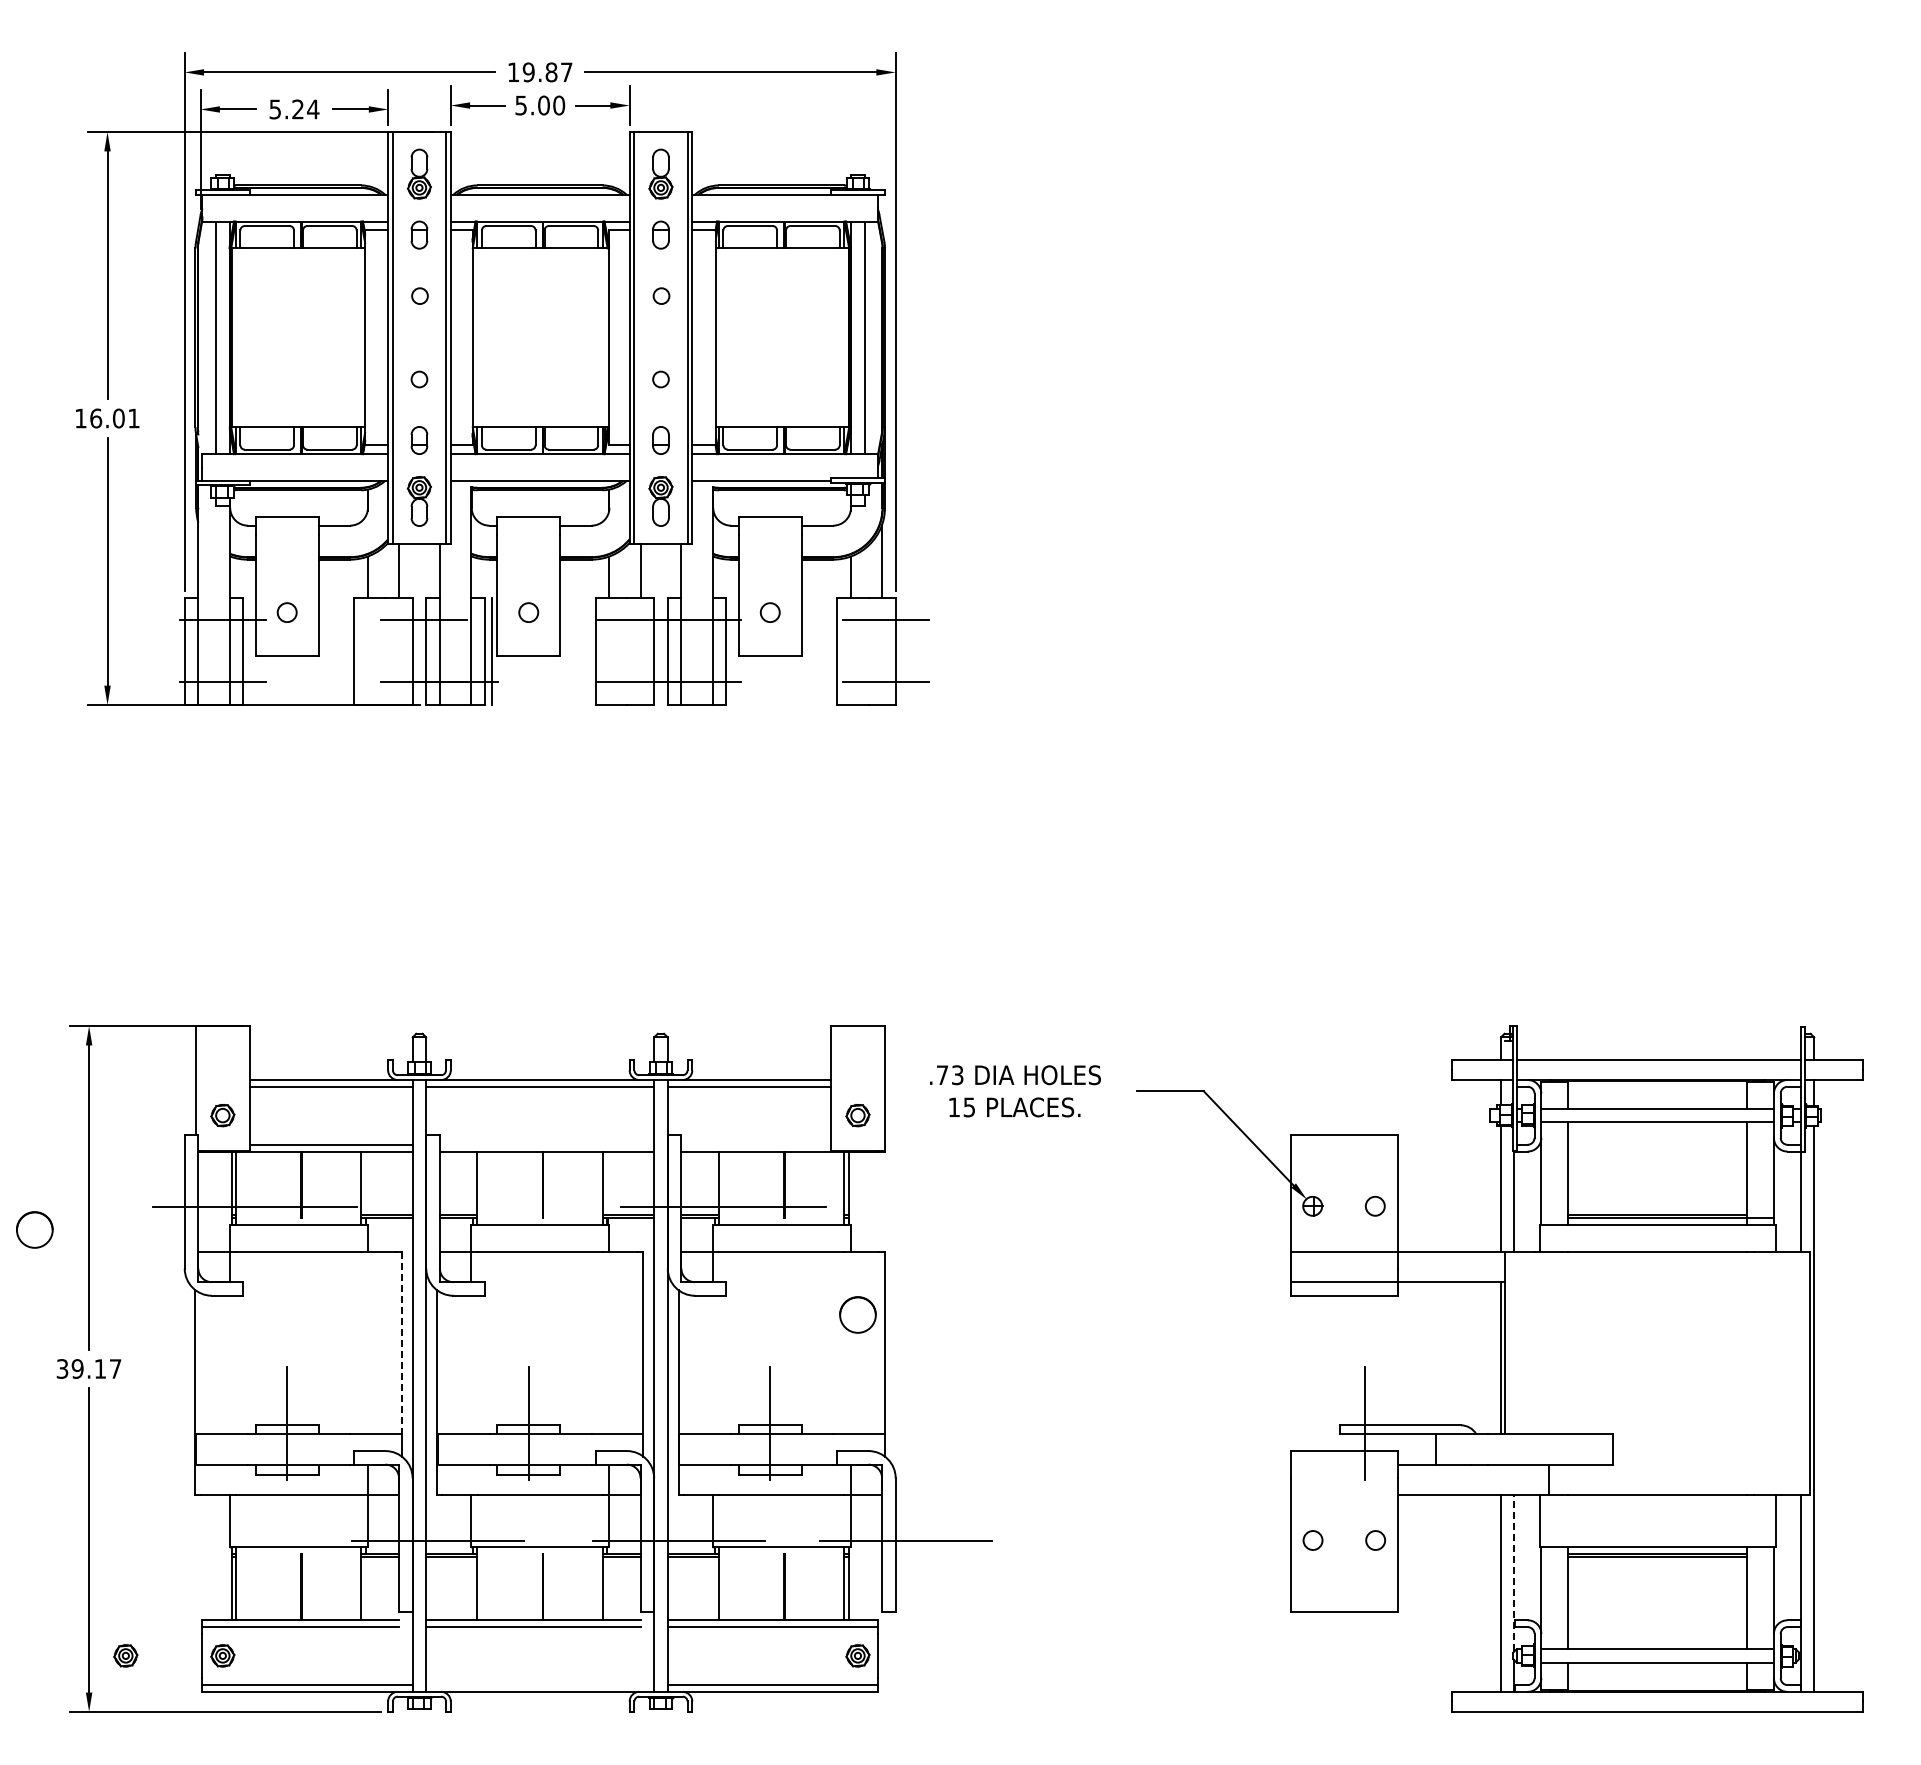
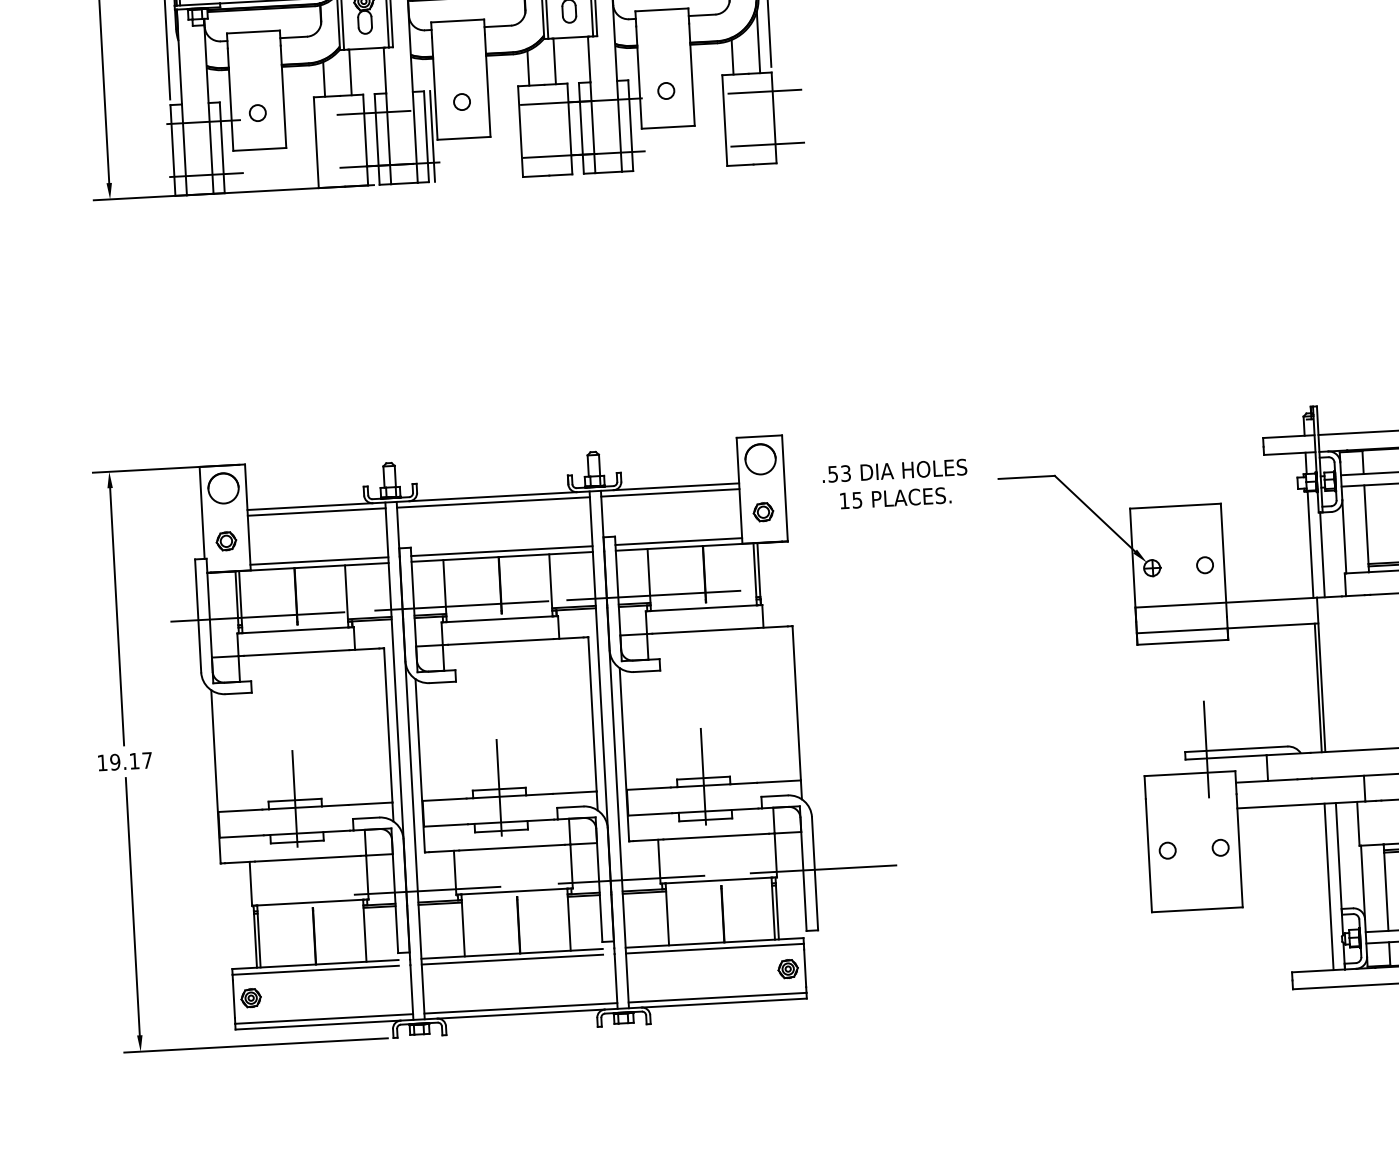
text: (942, 1075) -> (833, 474), .73 -> .53
line: (546, 1144) -> (501, 550), added
line: (756, 1144) -> (679, 541), added
line: (495, 1206) -> (461, 605), added
circle: (34, 1229) -> (223, 488), moved
circle: (857, 1314) -> (760, 458), moved
line: (401, 1343) -> (387, 725), dashed -> solid
text: (62, 1368) -> (102, 762), 39.17 -> 19.17
line: (1514, 1572) -> (1339, 868), dashed -> solid
part: (125, 1655) -> (168, 1002), removed
line: (540, 1685) -> (521, 1008), added

